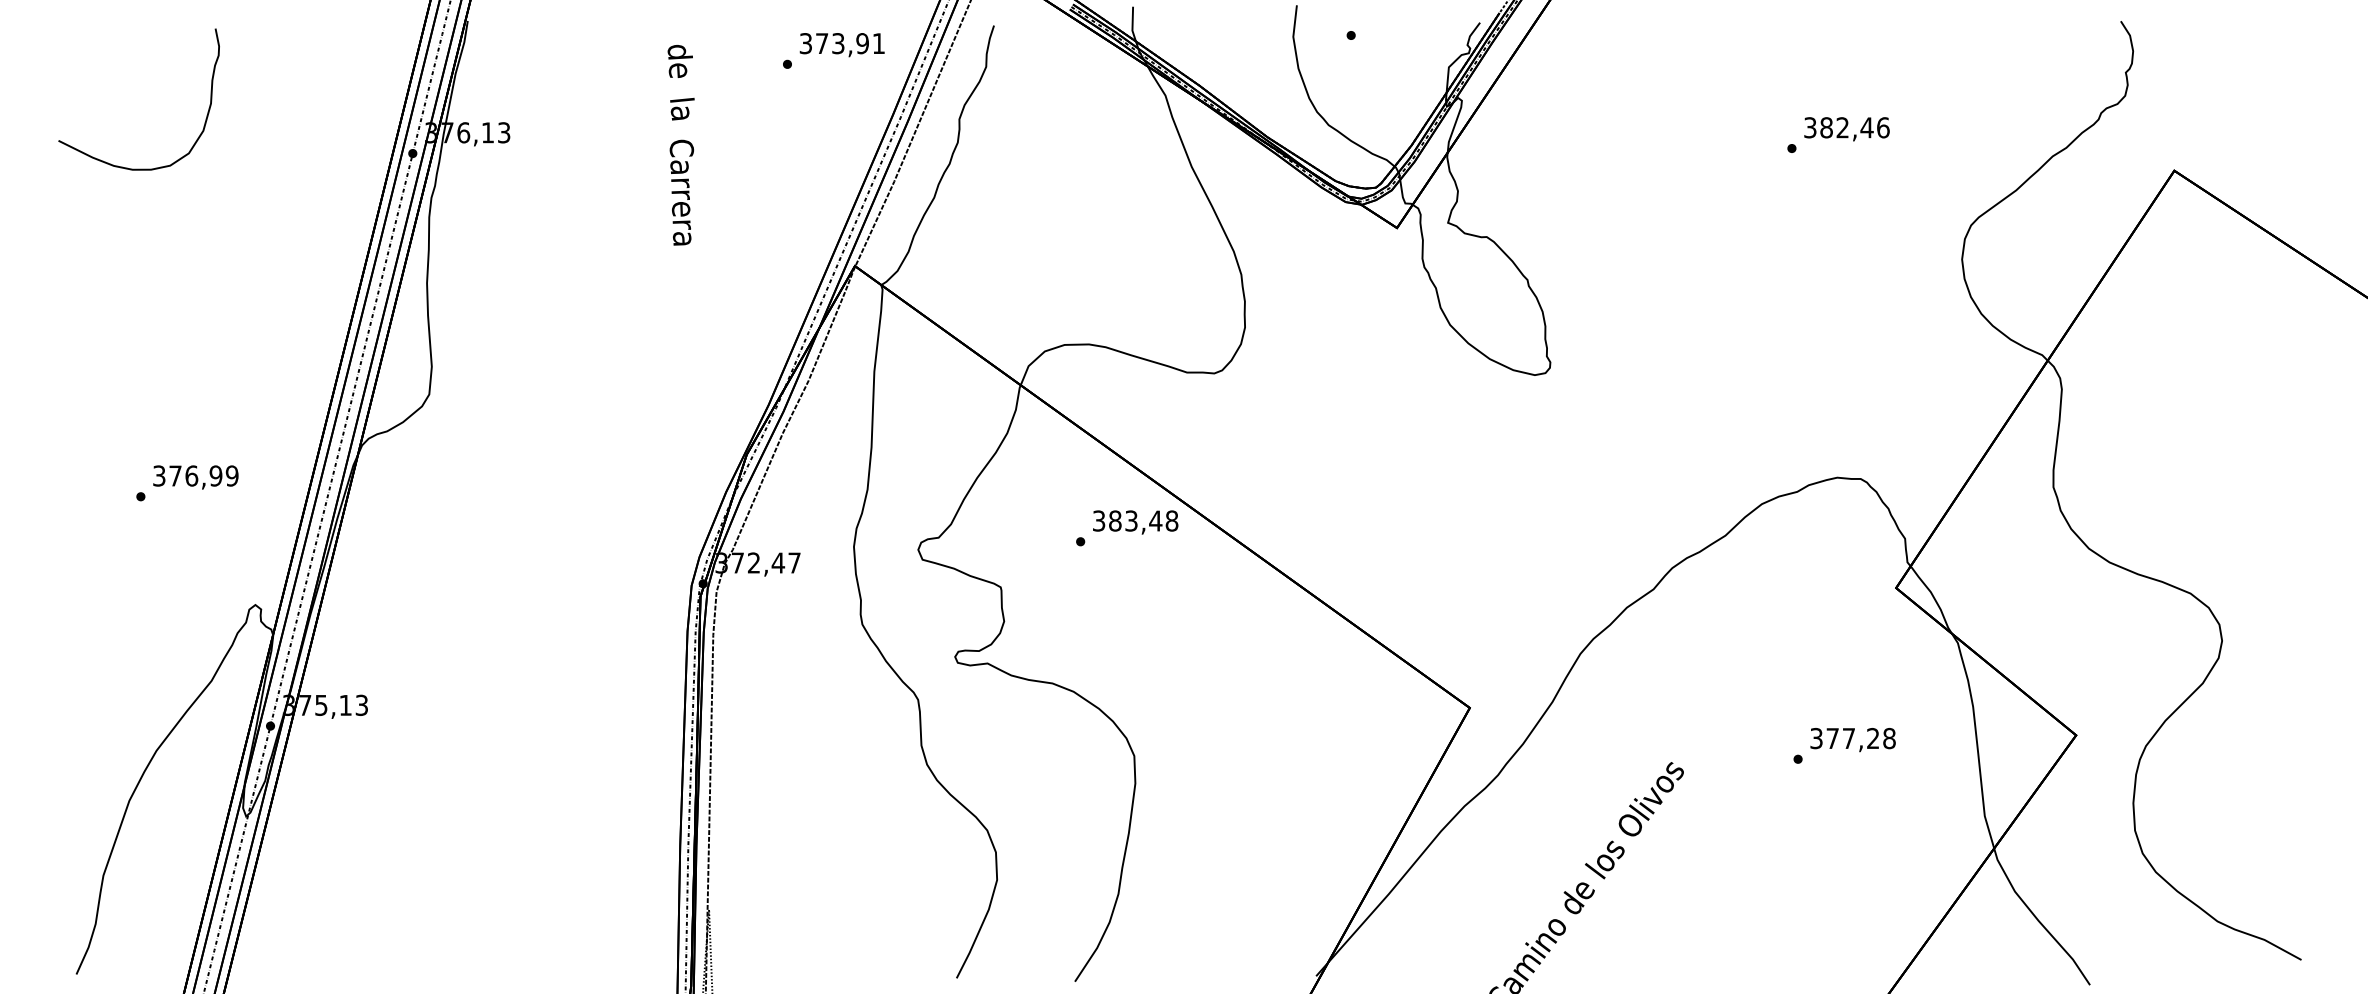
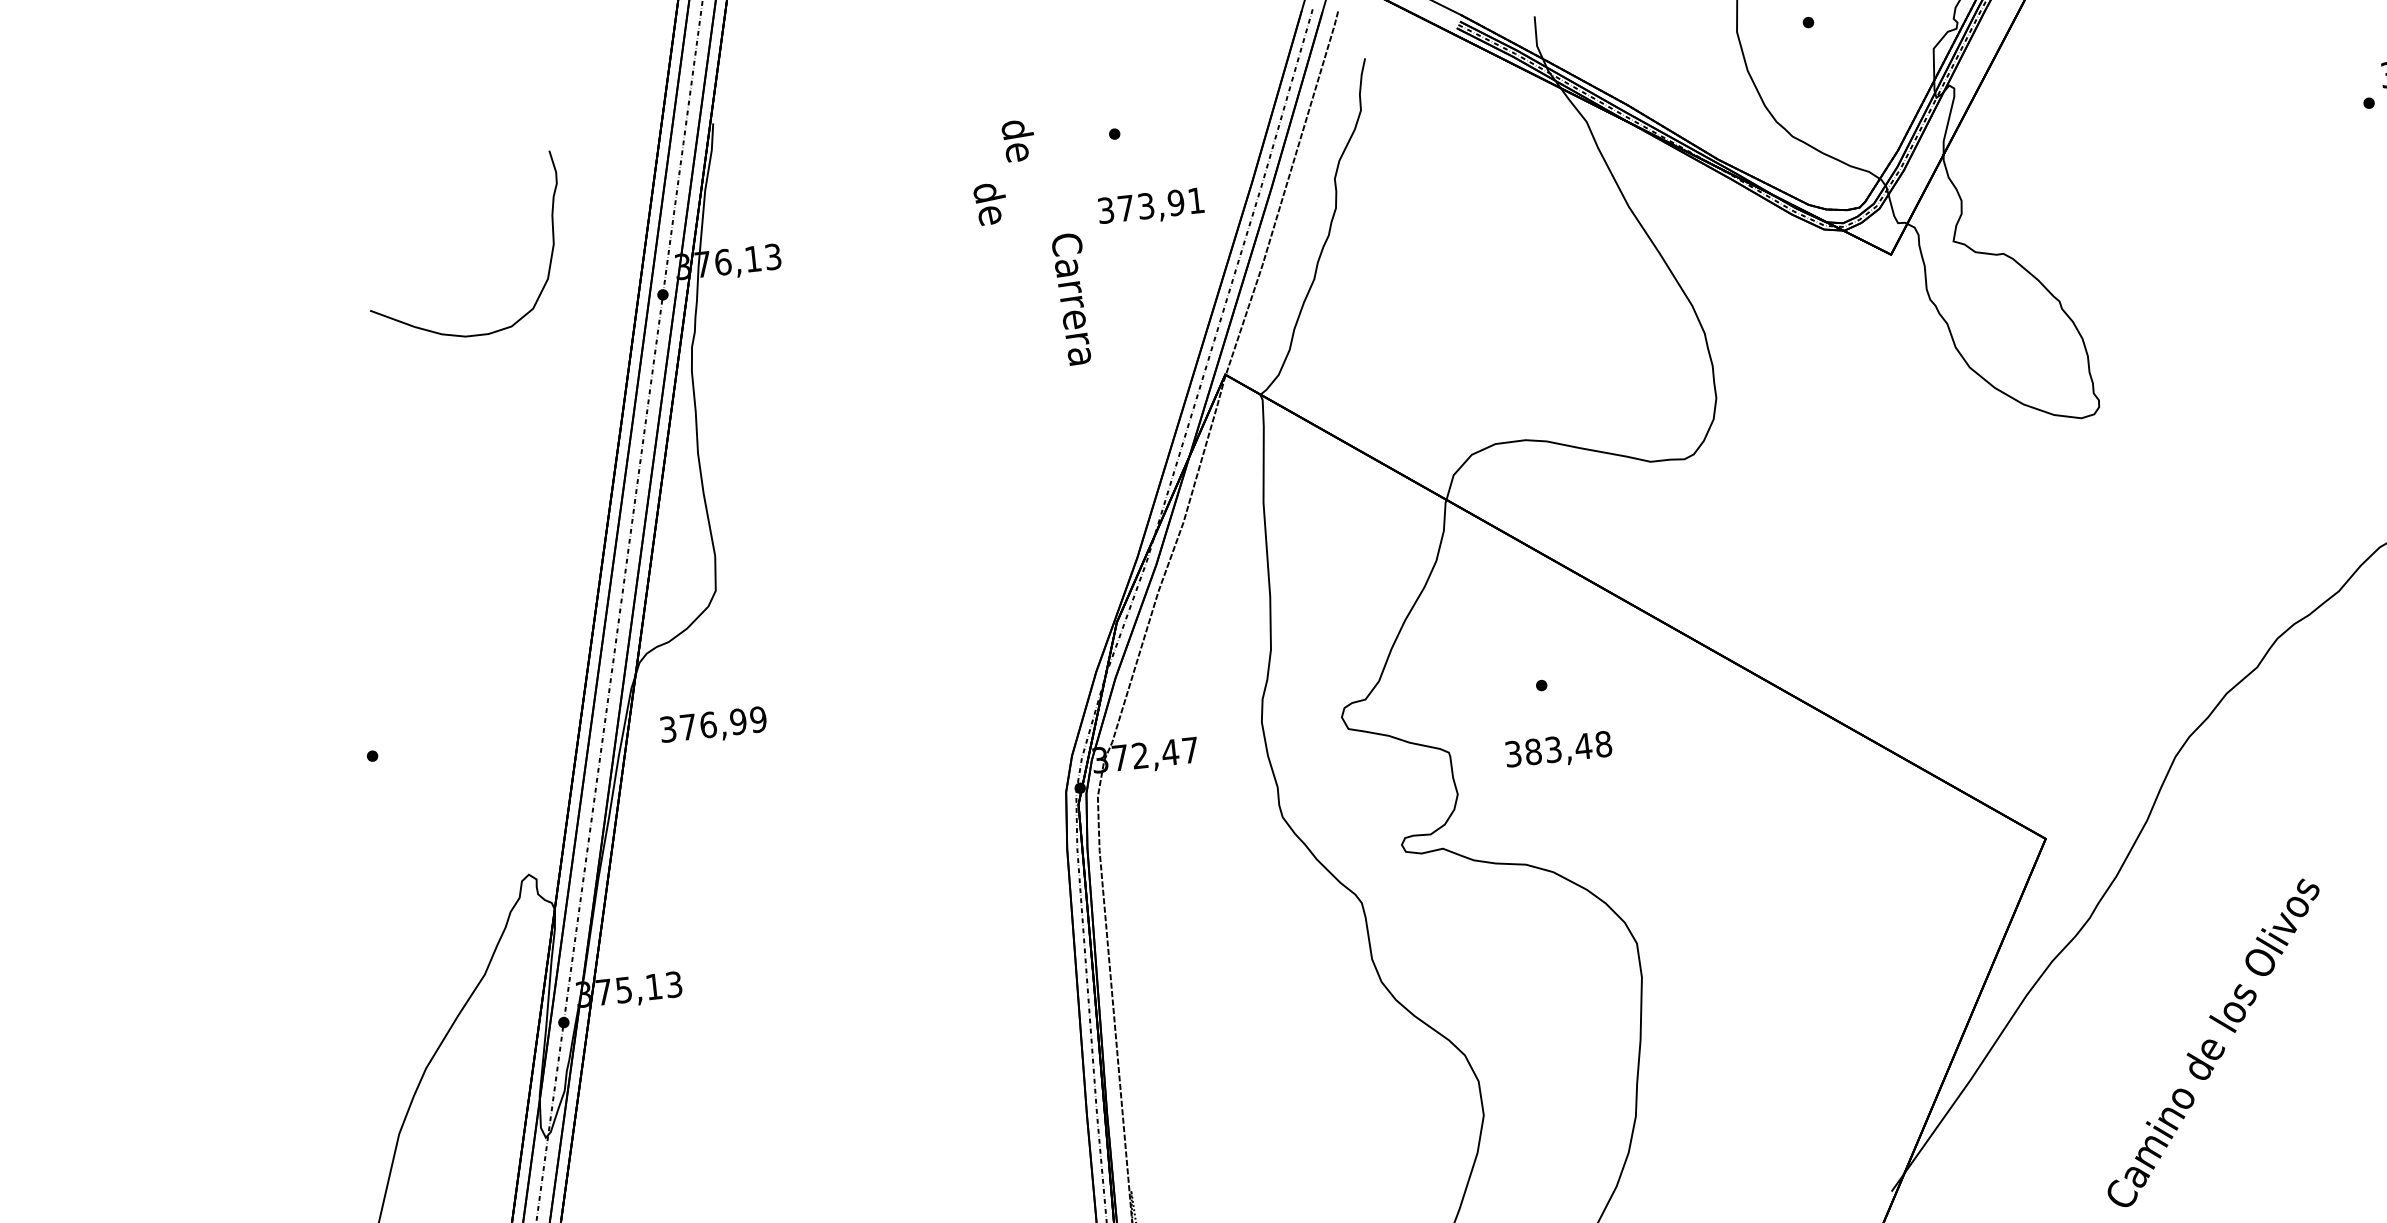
text: (841, 45) -> (1150, 208), moved
text: (679, 61) -> (1017, 141), moved
text: (682, 109) -> (990, 204), la -> de
curve: (122, 166) -> (452, 333), moved
text: (681, 192) -> (1072, 299), moved
text: (195, 477) -> (713, 726), moved
text: (1135, 522) -> (1558, 750), moved

